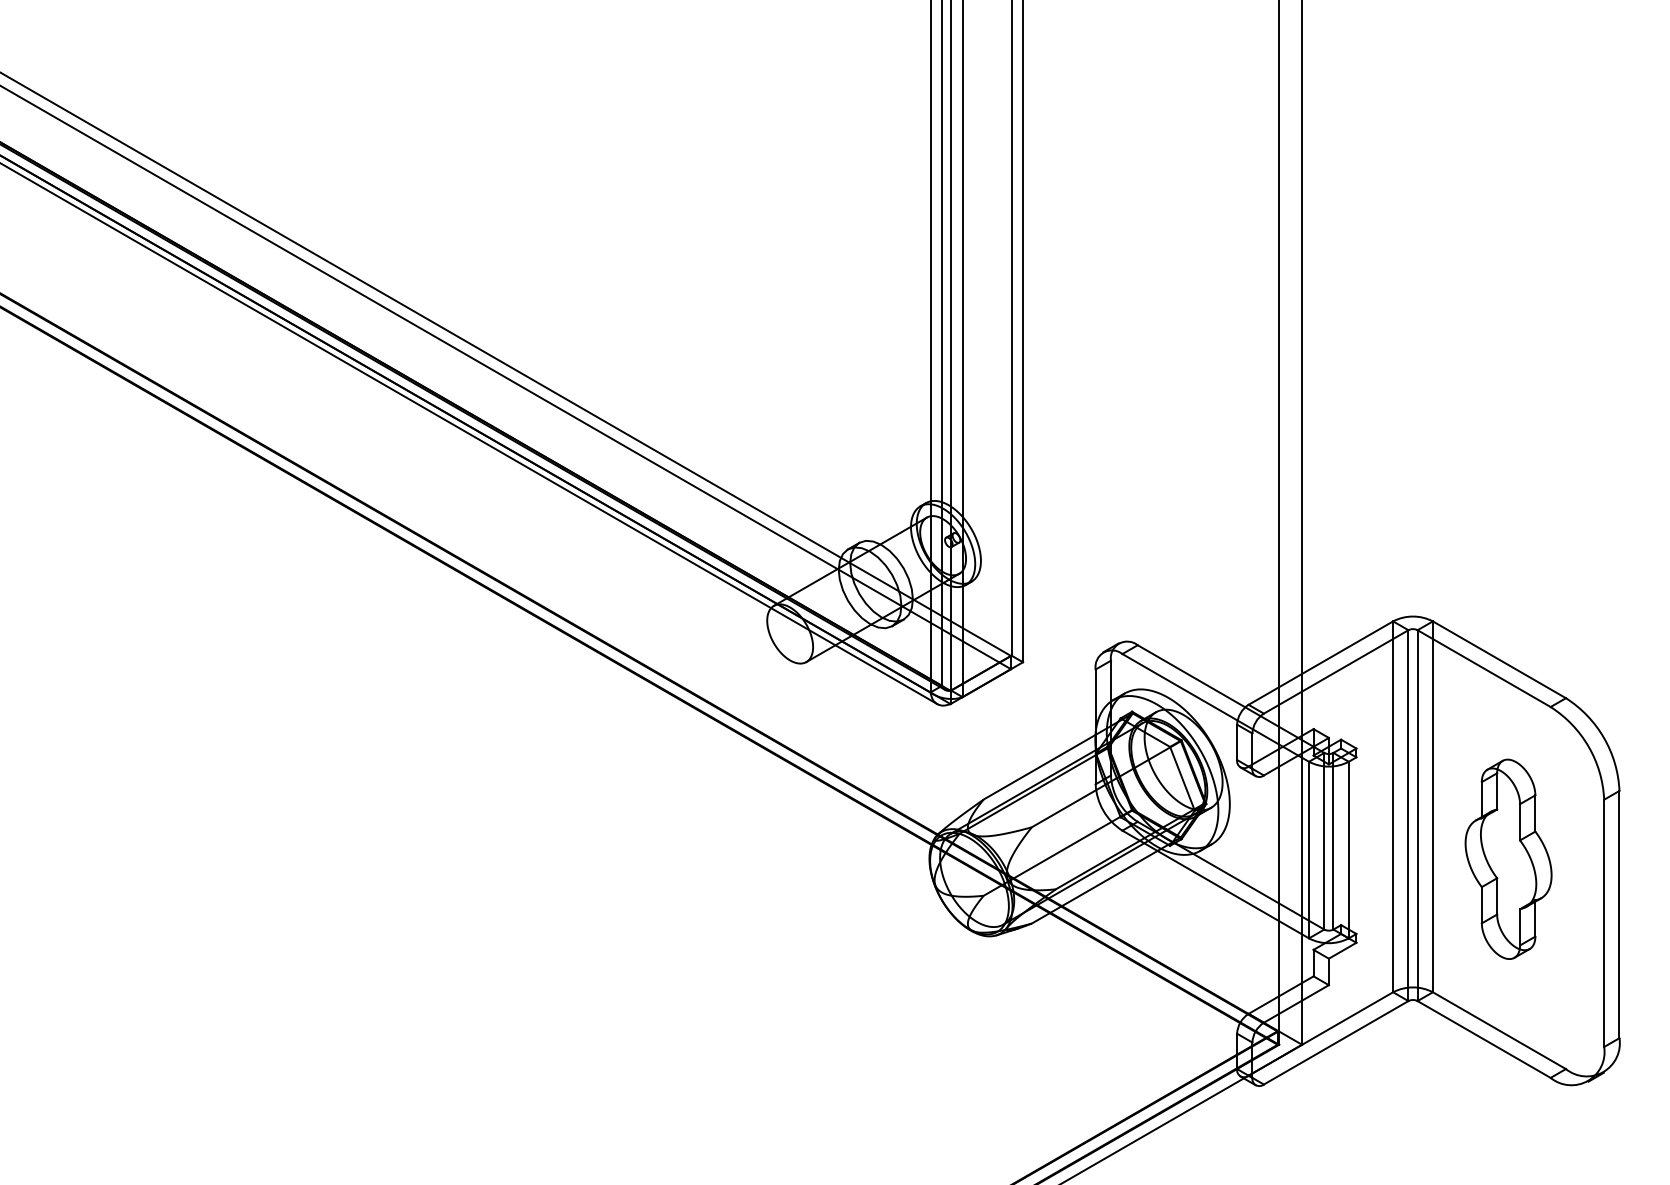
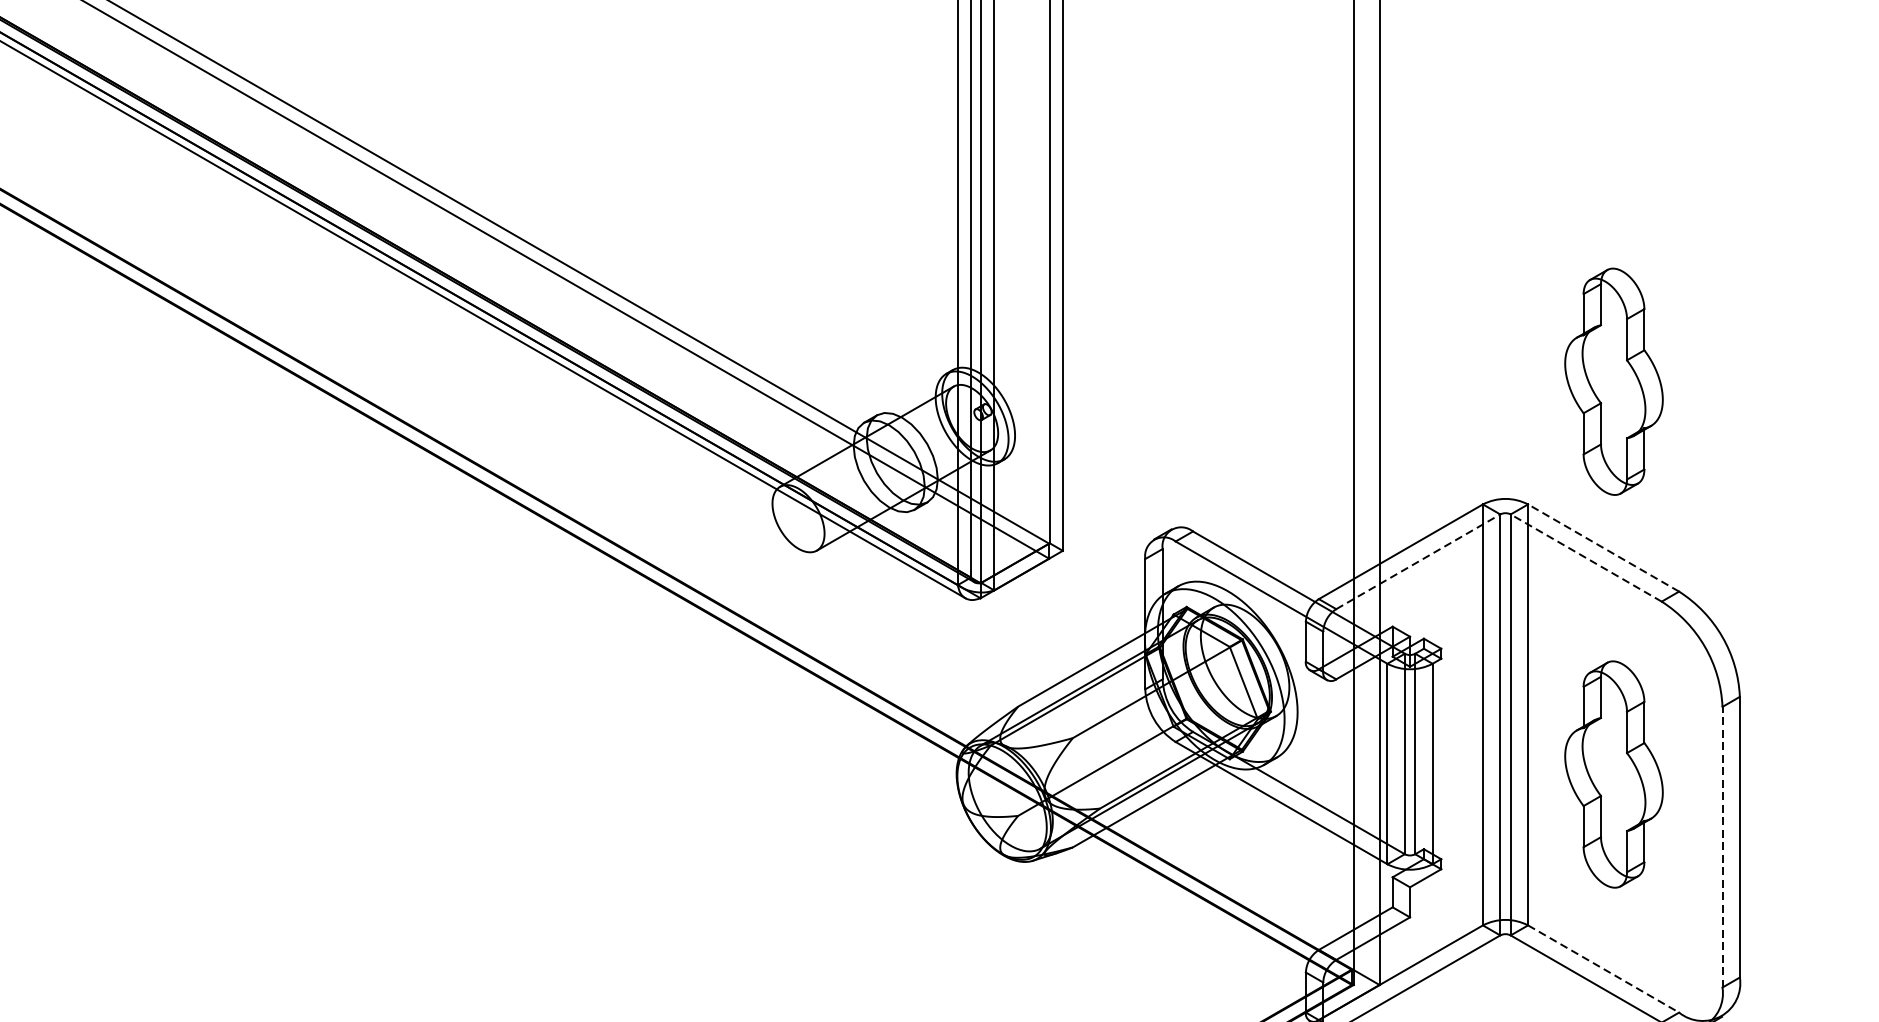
part: (1508, 512) -> (1613, 380), added
line: (1499, 659) -> (1603, 547), solid -> dashed
line: (1484, 668) -> (1586, 557), solid -> dashed
line: (1336, 671) -> (1418, 561), solid -> dashed
line: (1604, 923) -> (1722, 847), solid -> dashed
line: (1499, 1030) -> (1603, 968), solid -> dashed

